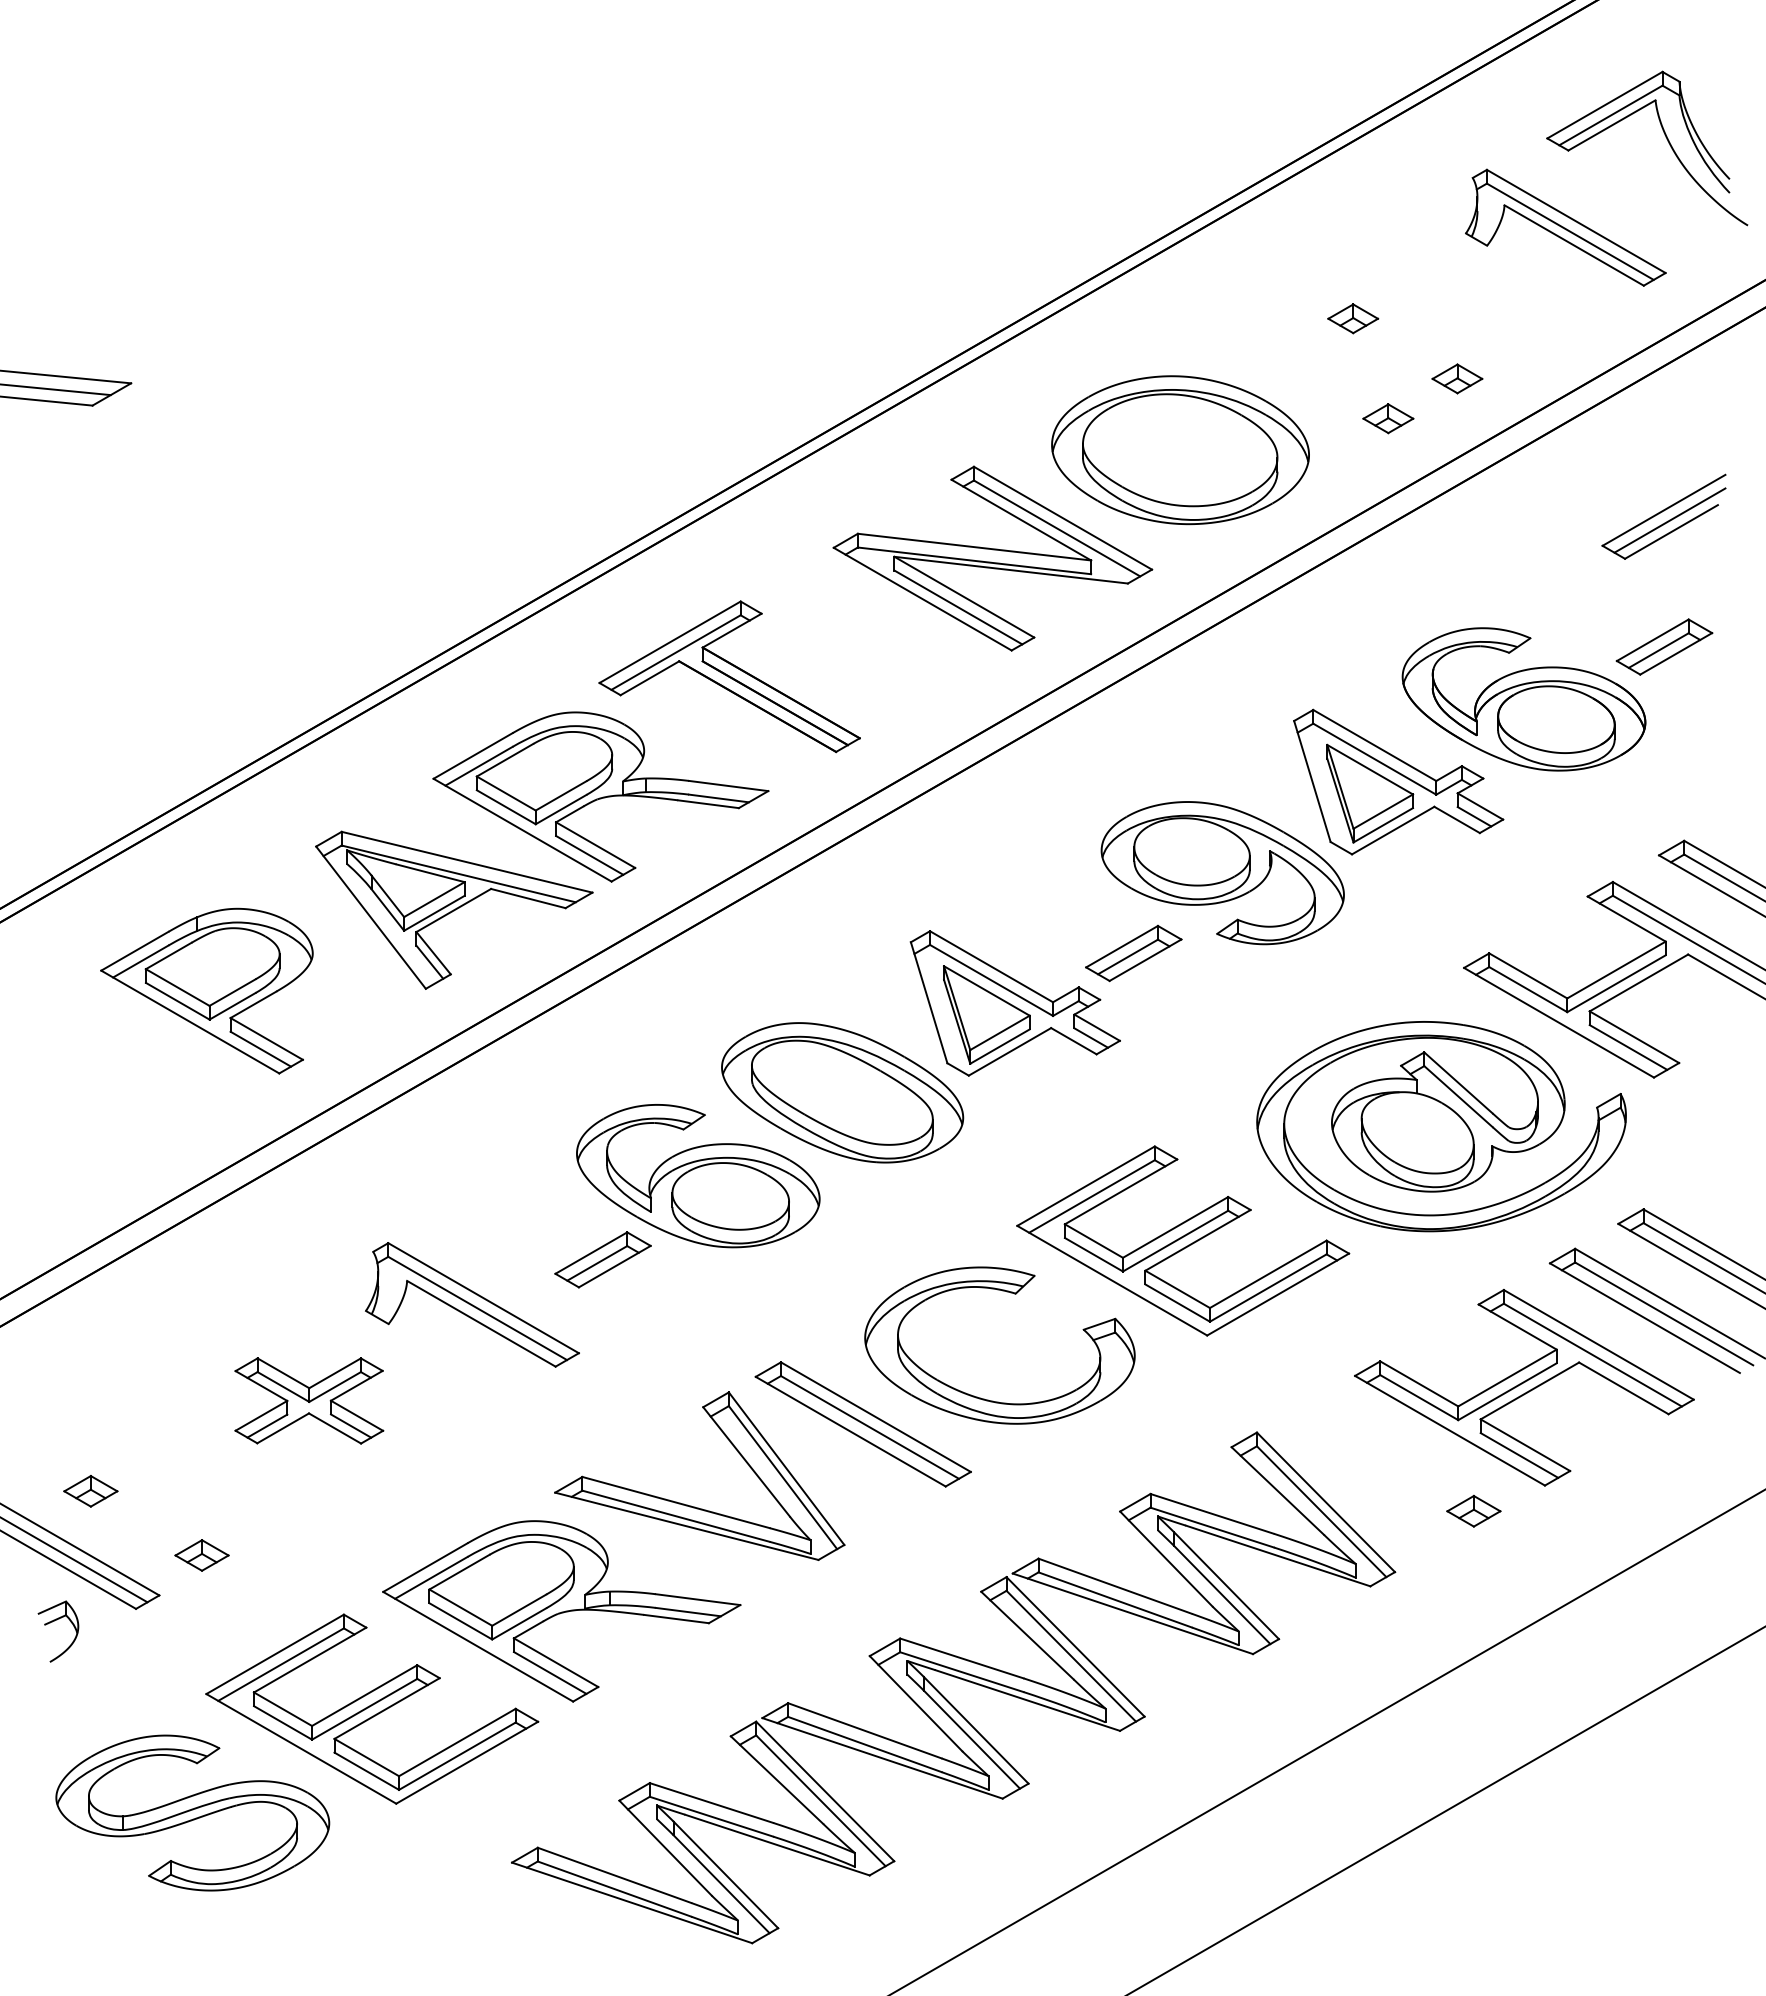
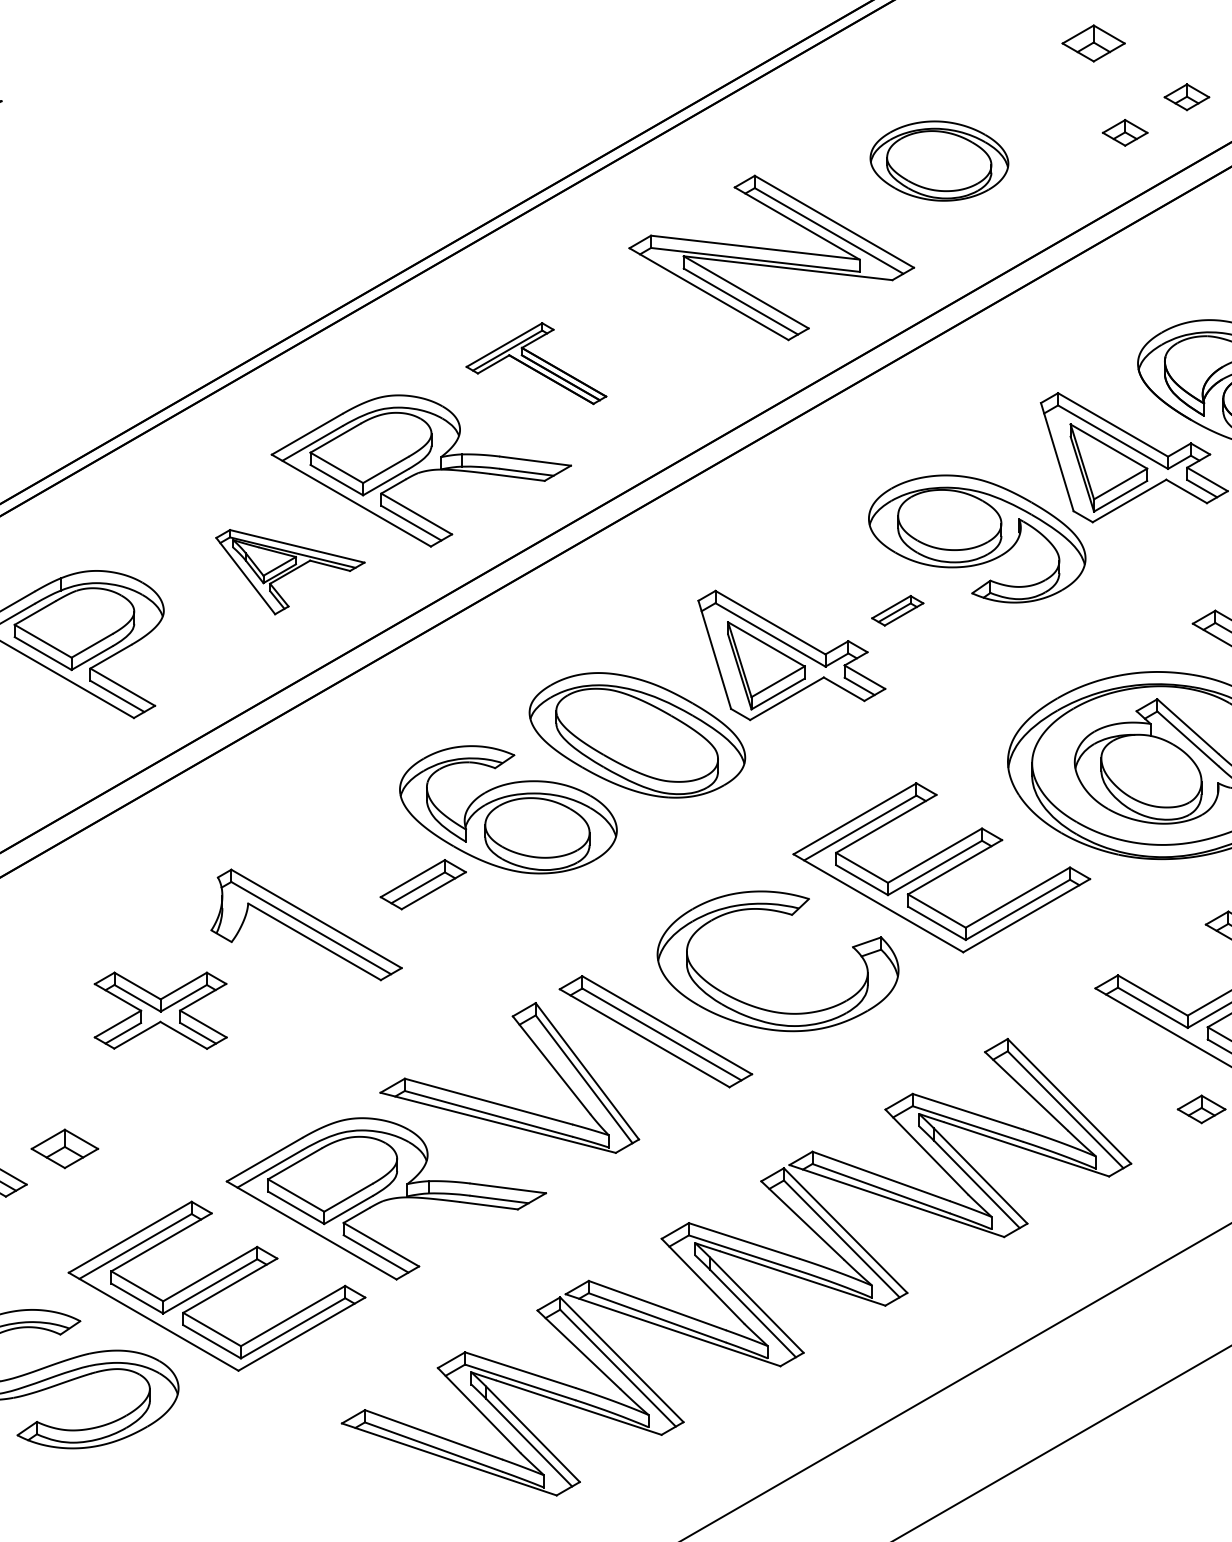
part: (1353, 318) -> (1094, 43), size x1.4
part: (1180, 450) -> (939, 161), size x0.6
part: (729, 676) -> (536, 363), size x0.6
part: (454, 909) -> (290, 571), size x0.6
part: (1133, 953) -> (897, 610), size x0.6
part: (201, 1555) -> (64, 1148), size x1.4

